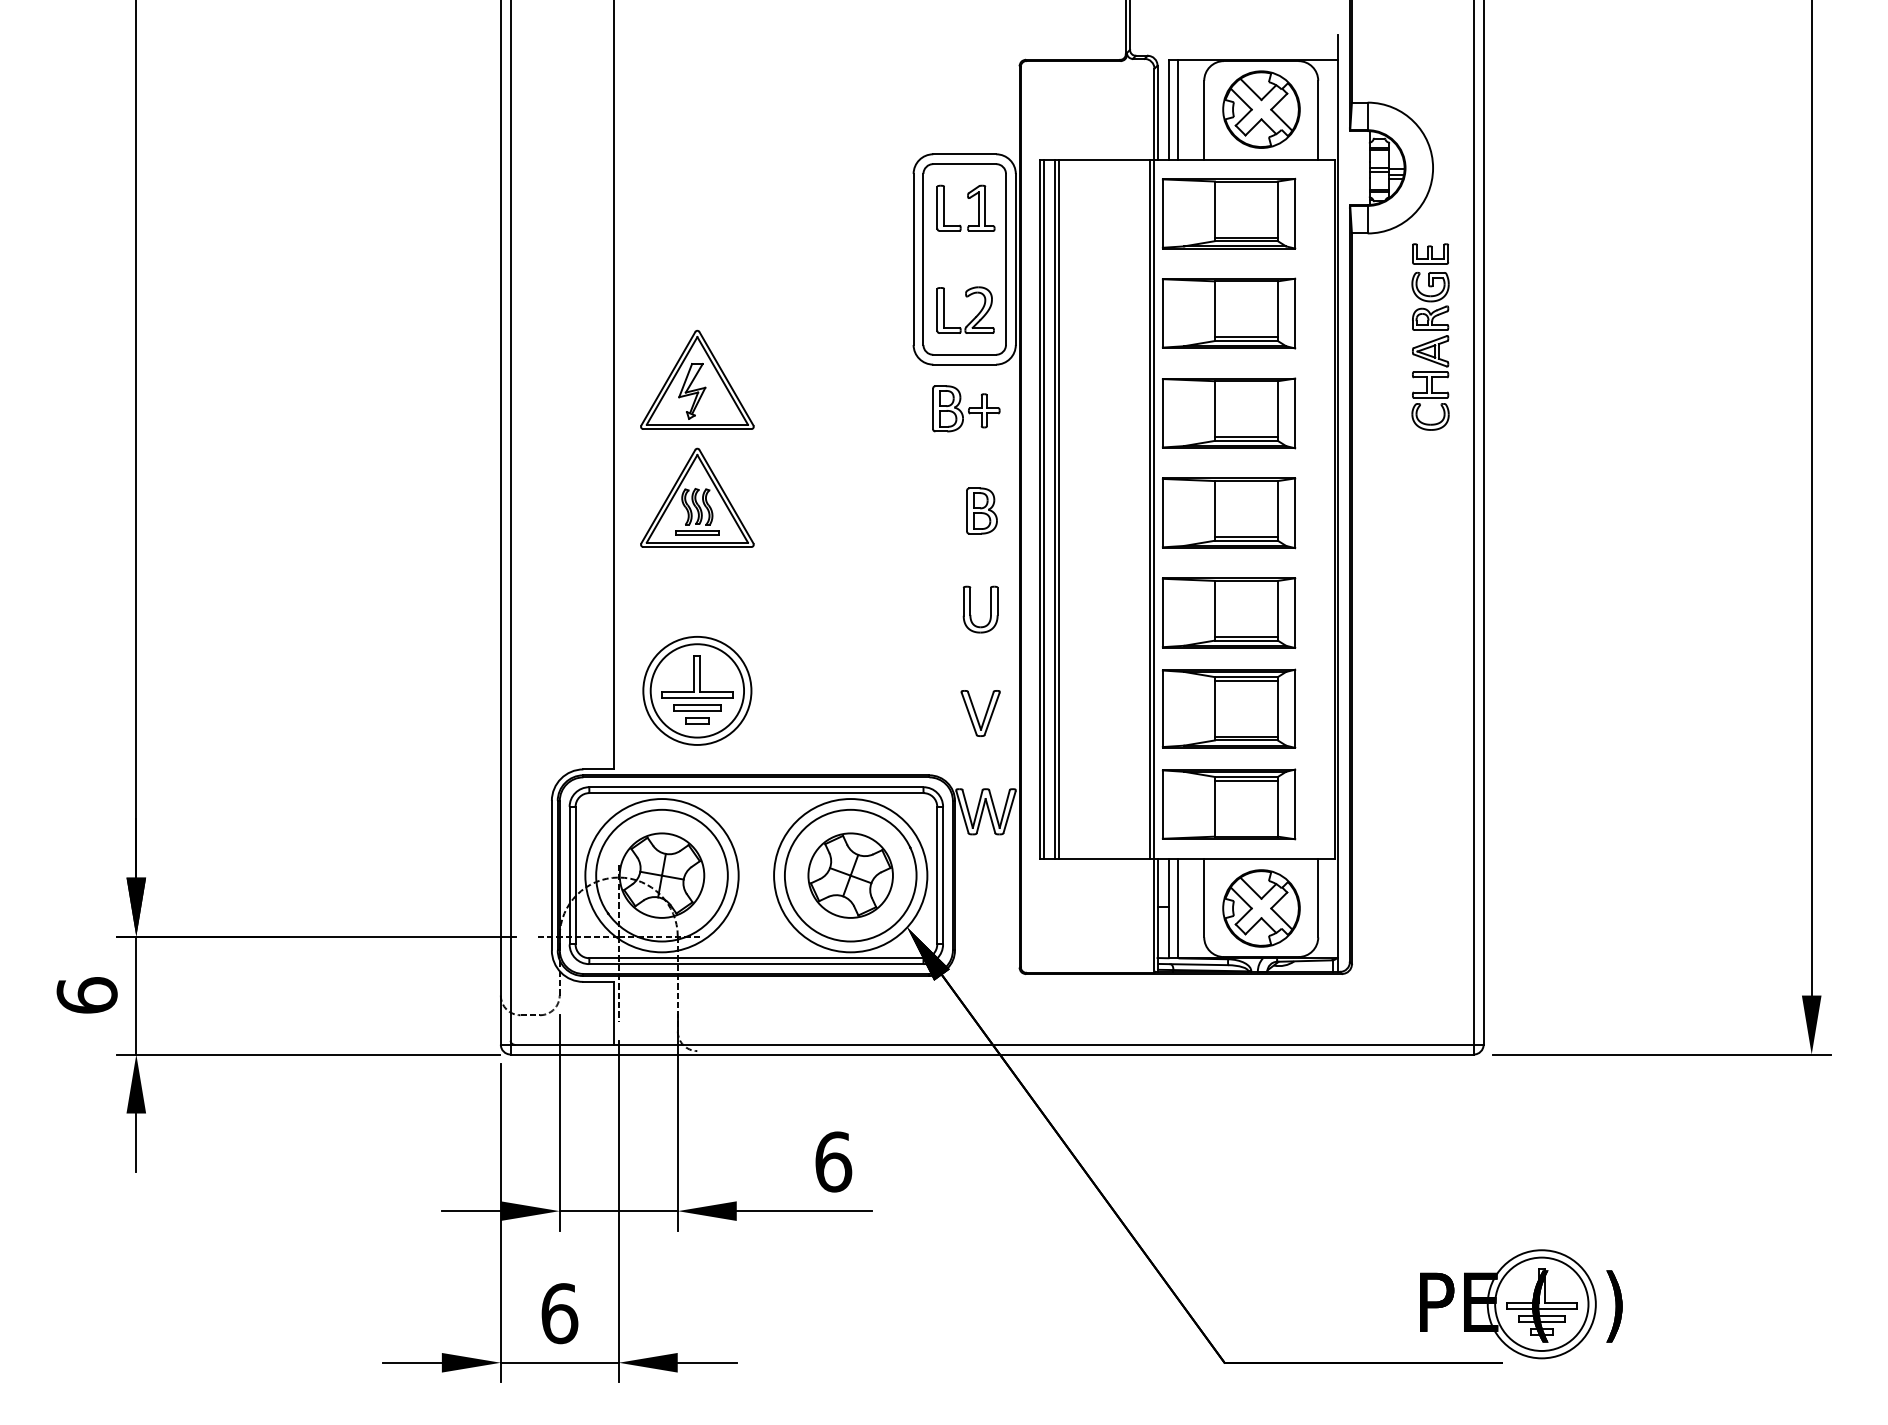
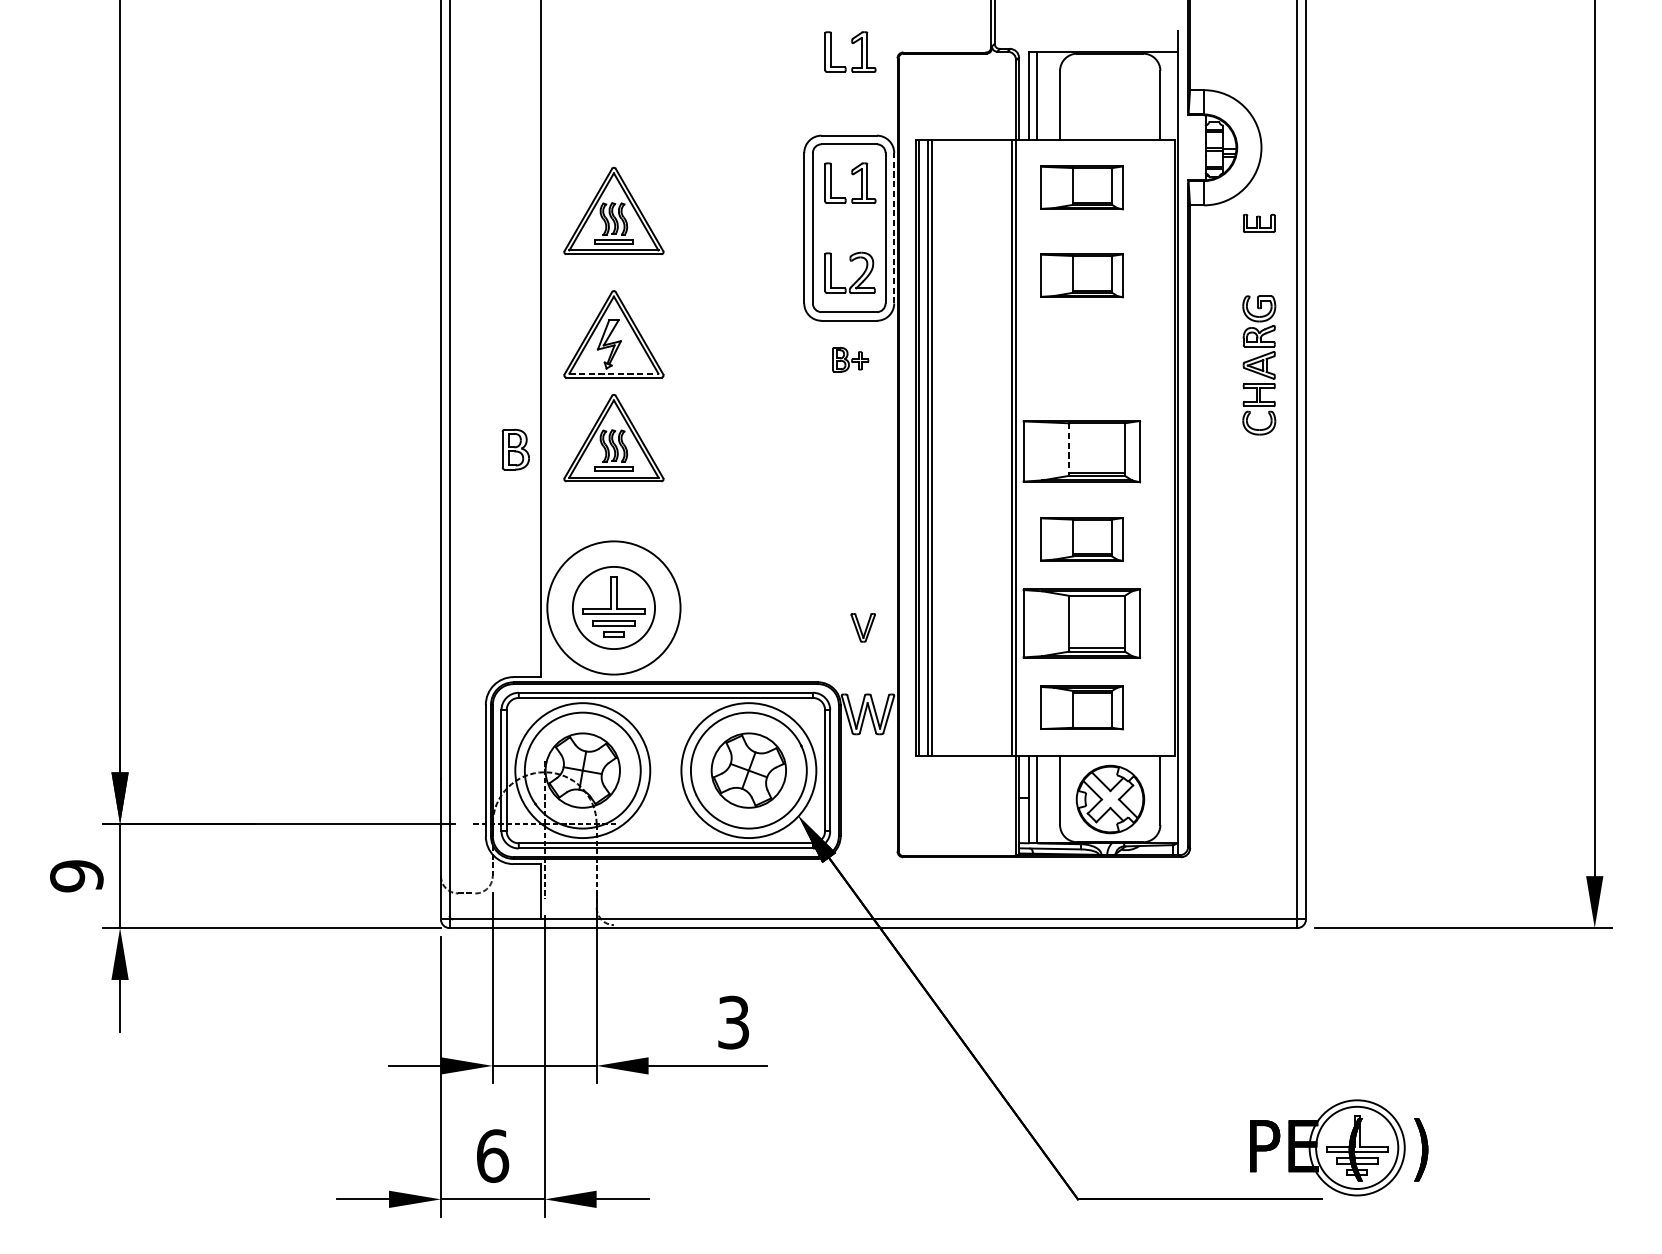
part: (967, 49) -> (851, 43), added
part: (1261, 109) -> (1110, 96), removed
part: (1229, 213) -> (1082, 187), size x0.7
part: (697, 239) -> (614, 210), added
line: (1015, 259) -> (893, 228), solid -> dashed
part: (1229, 313) -> (1082, 275), size x0.7
part: (1430, 351) -> (1259, 365), moved
part: (966, 408) -> (850, 359), size x0.6
part: (1229, 413) -> (1082, 363), removed
line: (697, 424) -> (614, 373), solid -> dashed
part: (981, 510) -> (515, 449), moved
line: (1214, 510) -> (1069, 449), solid -> dashed
part: (970, 609) -> (854, 536), removed
part: (1229, 612) -> (1082, 538), size x0.7
line: (1245, 680) -> (1096, 598), removed
circle: (697, 690) -> (614, 607), size x1.4
part: (980, 713) -> (863, 627), size x0.7
part: (1229, 804) -> (1082, 707), size x0.7
text: (86, 995) -> (76, 876), 6 -> 9
text: (833, 1161) -> (733, 1022), 6 -> 3

